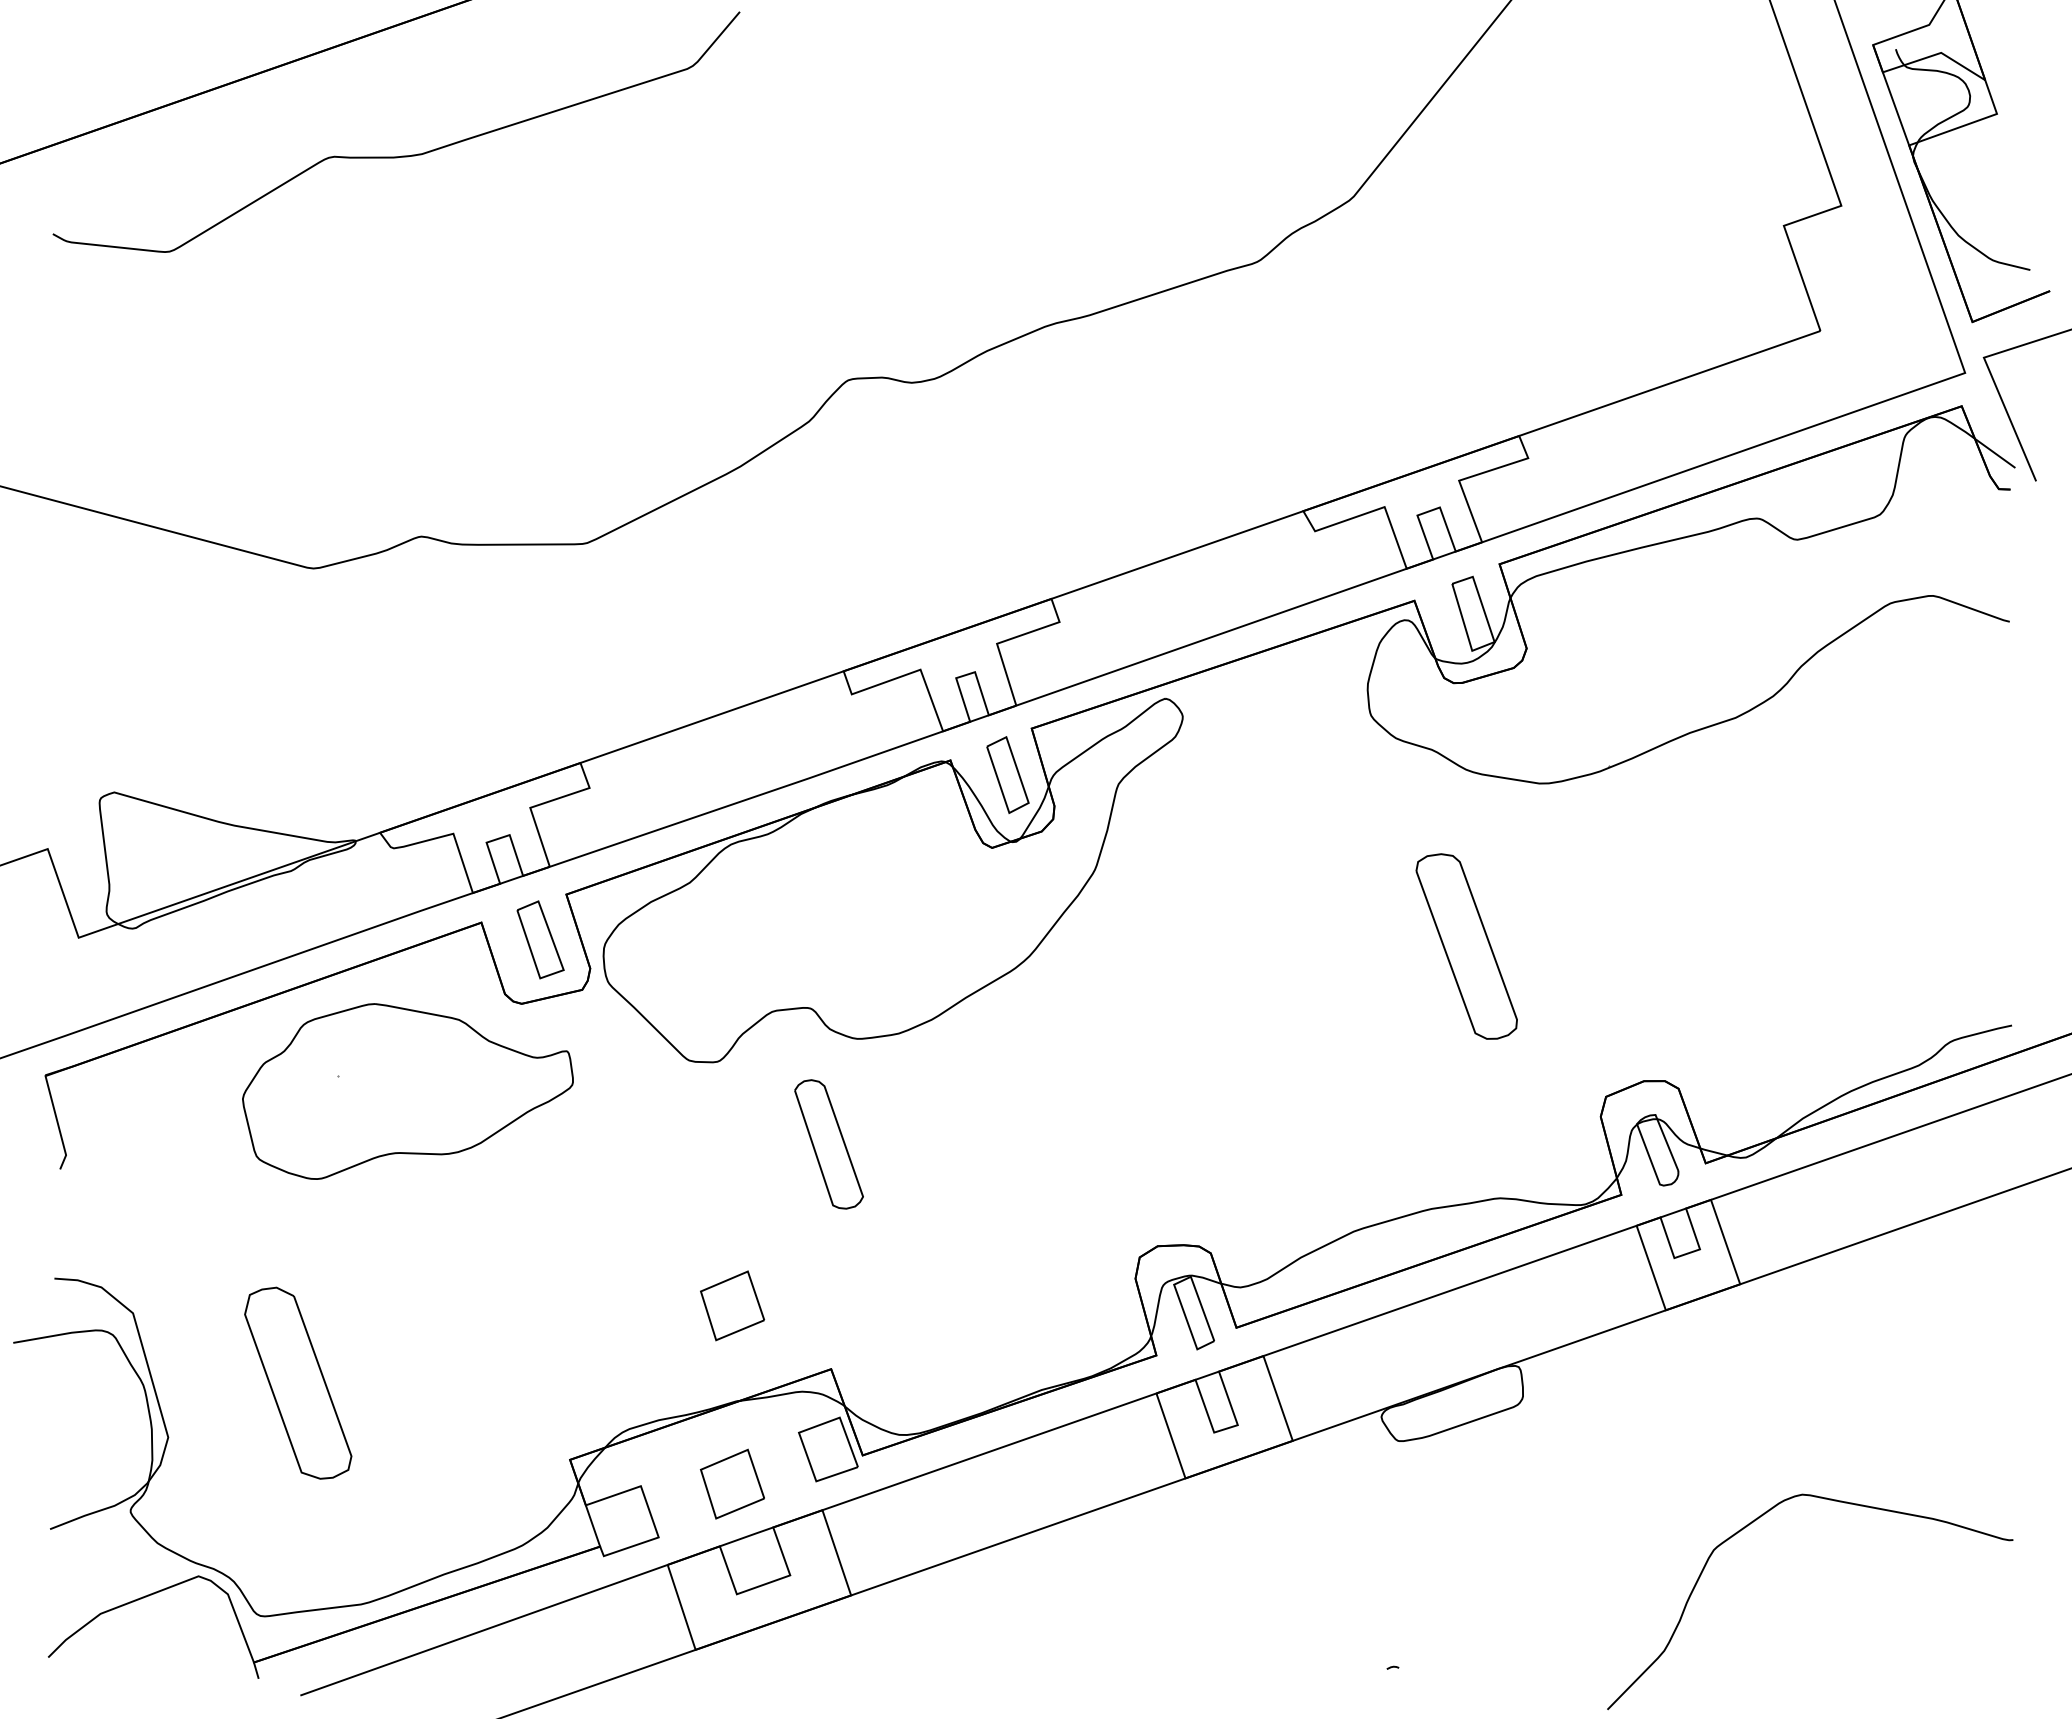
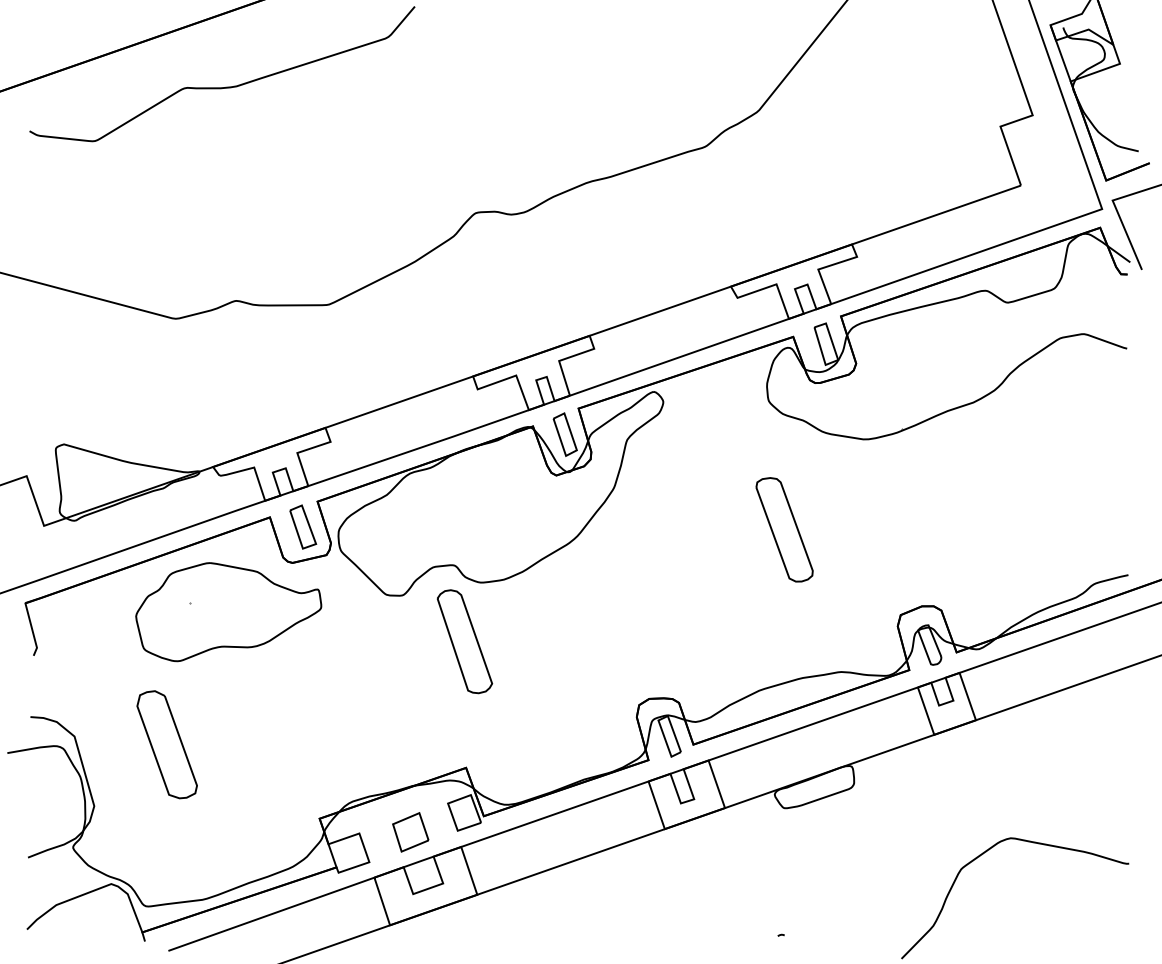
part: (1466, 945) -> (784, 529), moved
part: (828, 1143) -> (464, 641), size x1.43
part: (732, 1306) -> (410, 732), removed
part: (296, 1382) -> (166, 744), moved

